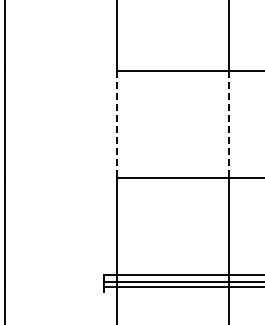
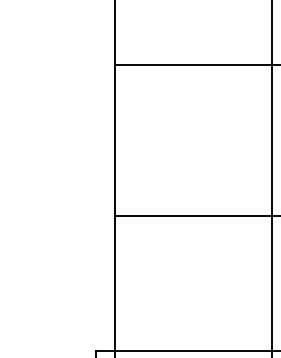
line: (116, 124) -> (114, 140), dashed -> solid
line: (228, 124) -> (271, 140), dashed -> solid

